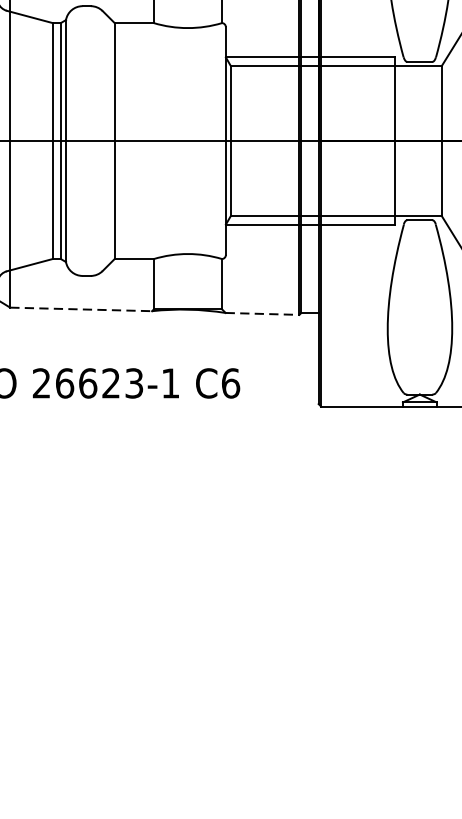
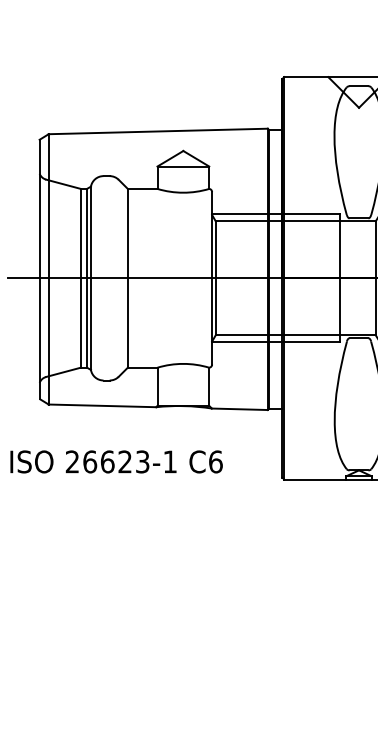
line: (81, 308) -> (102, 405), dashed -> solid
line: (262, 314) -> (239, 409), dashed -> solid

